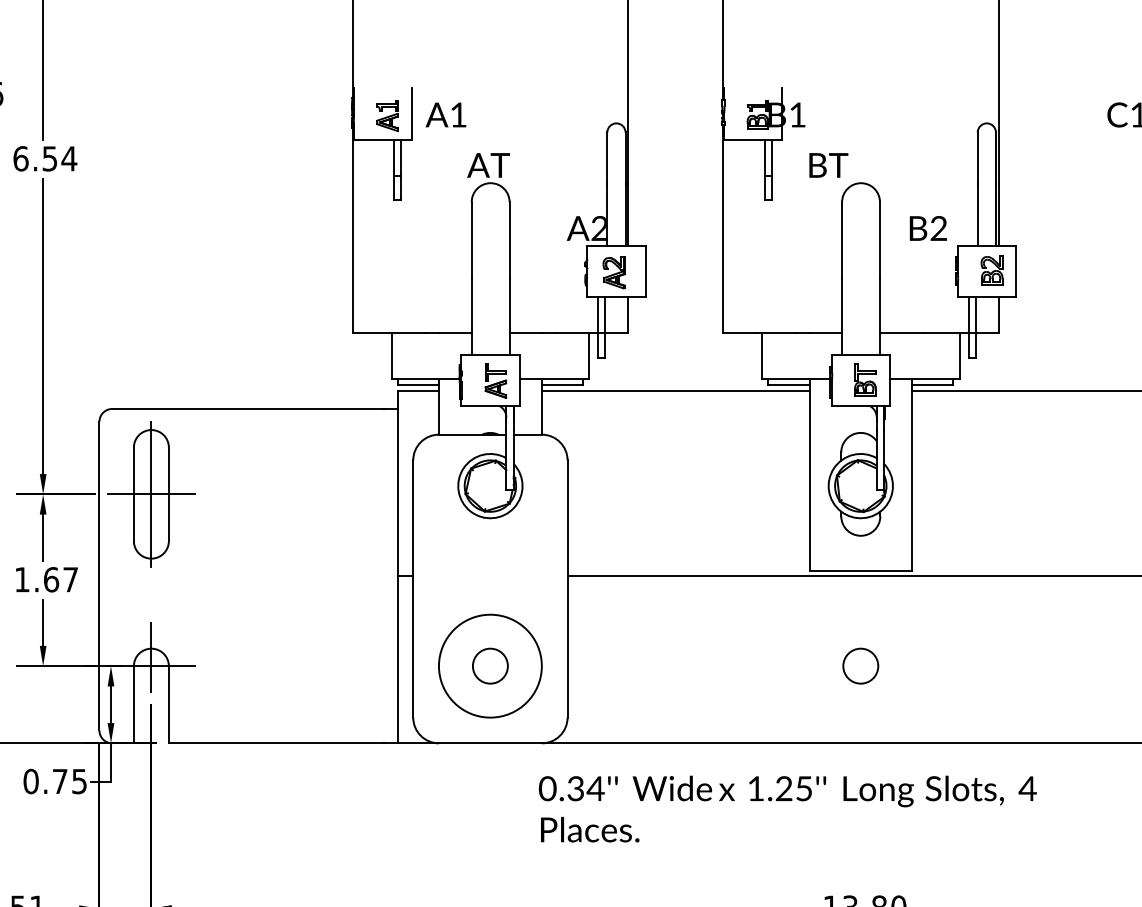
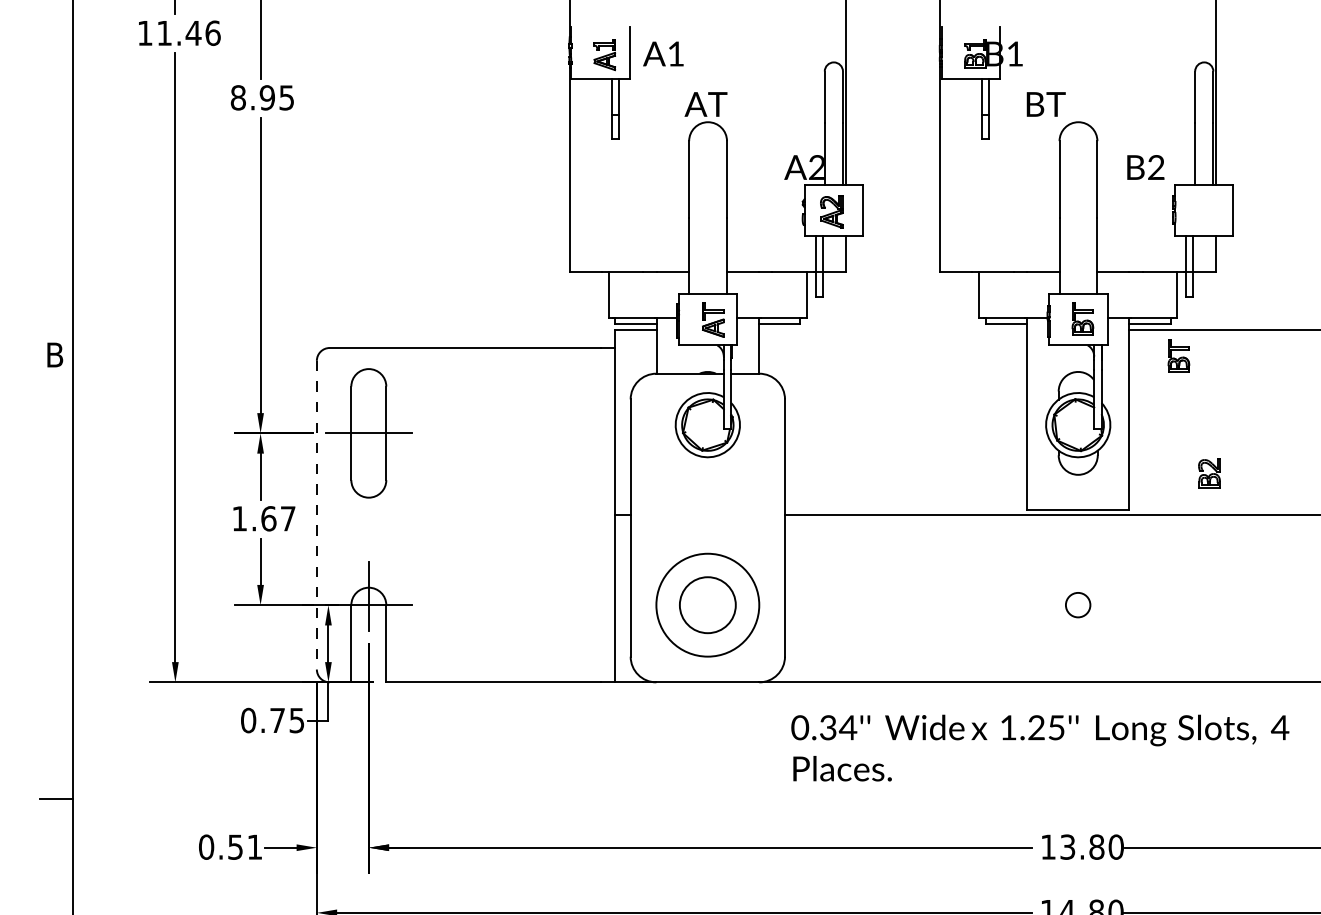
text: (45, 158) -> (262, 97), 6.54 -> 8.95
part: (992, 270) -> (1209, 473), moved
line: (676, 391) -> (893, 330), removed
part: (961, 416) -> (1178, 355), added
line: (151, 493) -> (368, 432), removed
line: (99, 576) -> (316, 515), solid -> dashed
circle: (490, 665) -> (707, 604), size x1.6
circle: (860, 665) -> (1077, 604), size x0.7
text: (788, 808) -> (1040, 747), moved

